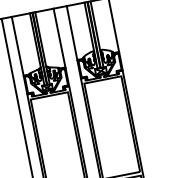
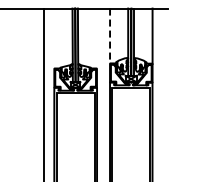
line: (72, 33) -> (110, 36), solid -> dashed
line: (59, 38) -> (96, 38), removed
line: (18, 46) -> (54, 38), removed

